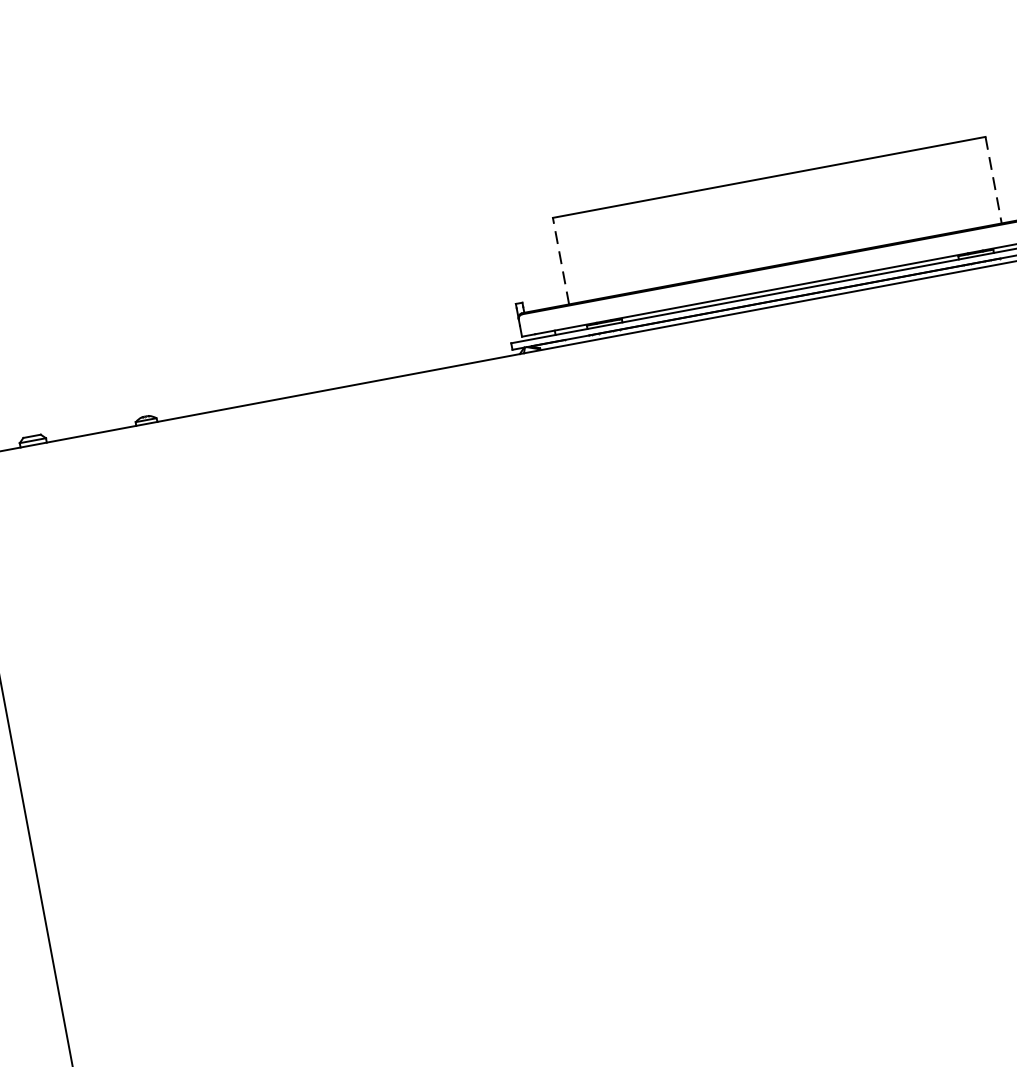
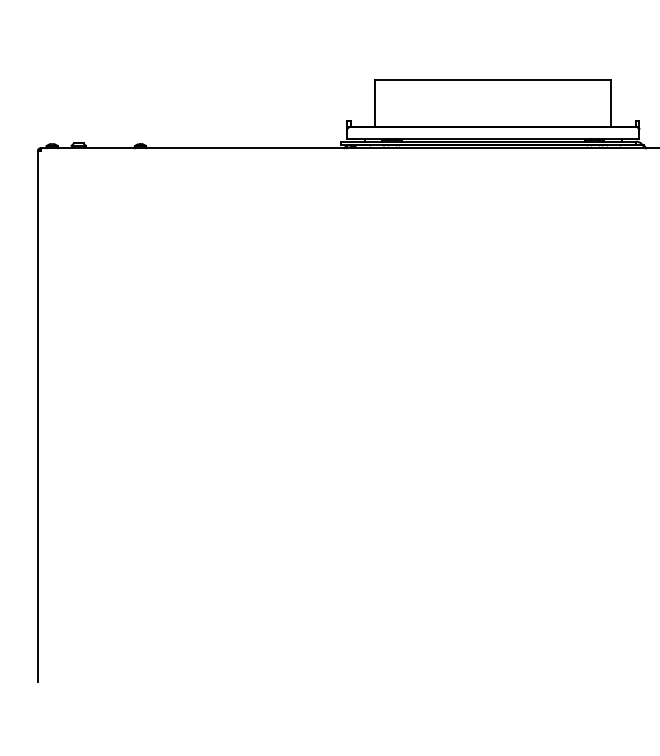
line: (993, 180) -> (611, 103), dashed -> solid
line: (561, 261) -> (375, 103), dashed -> solid

